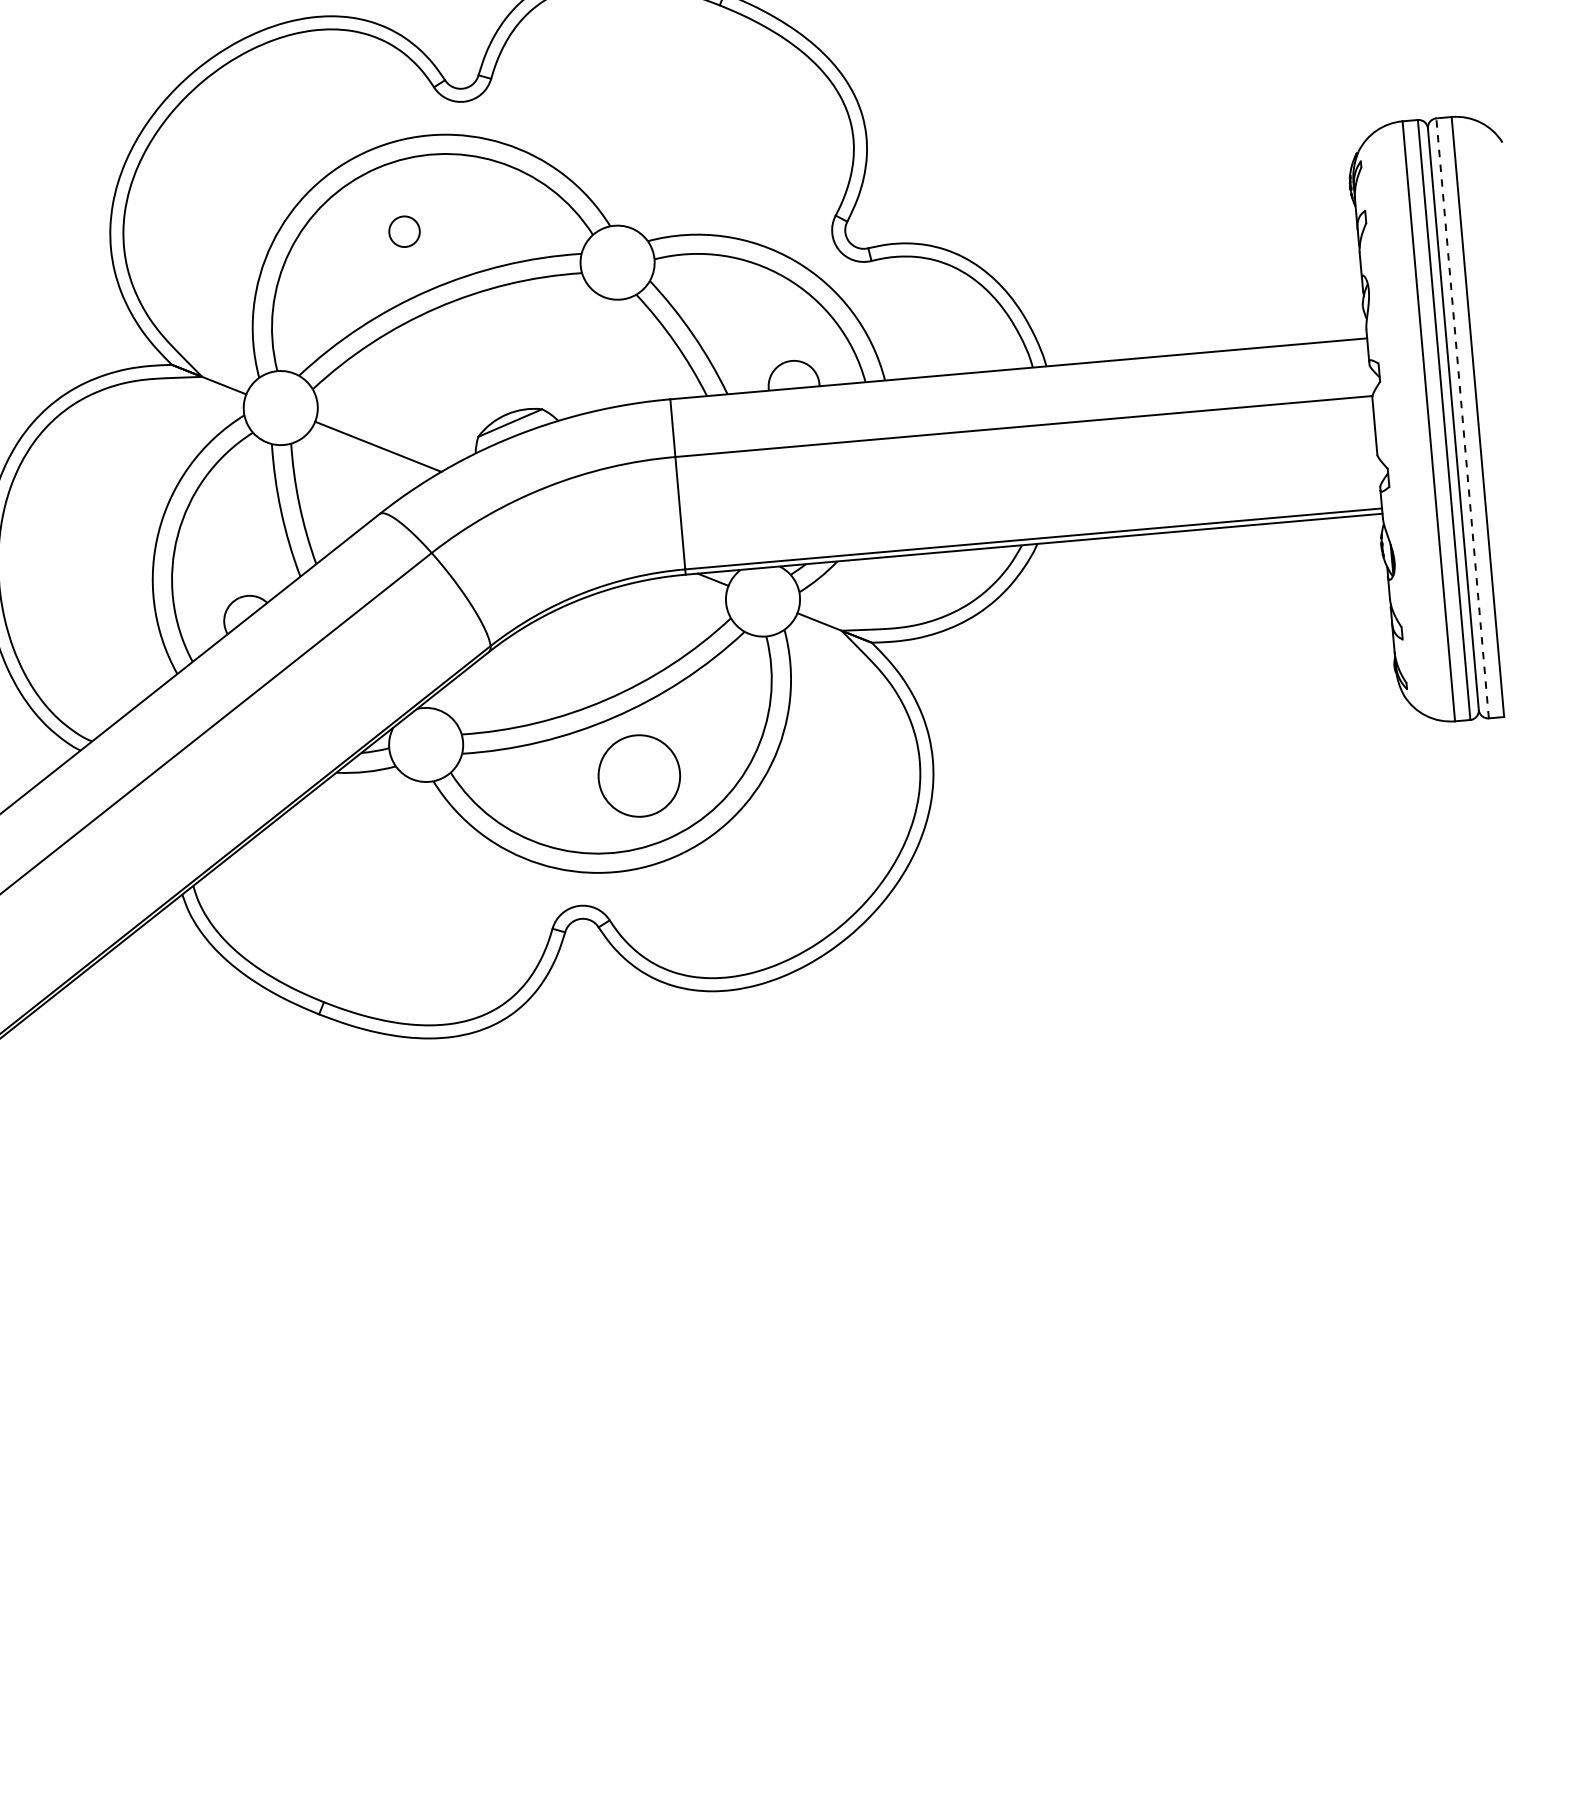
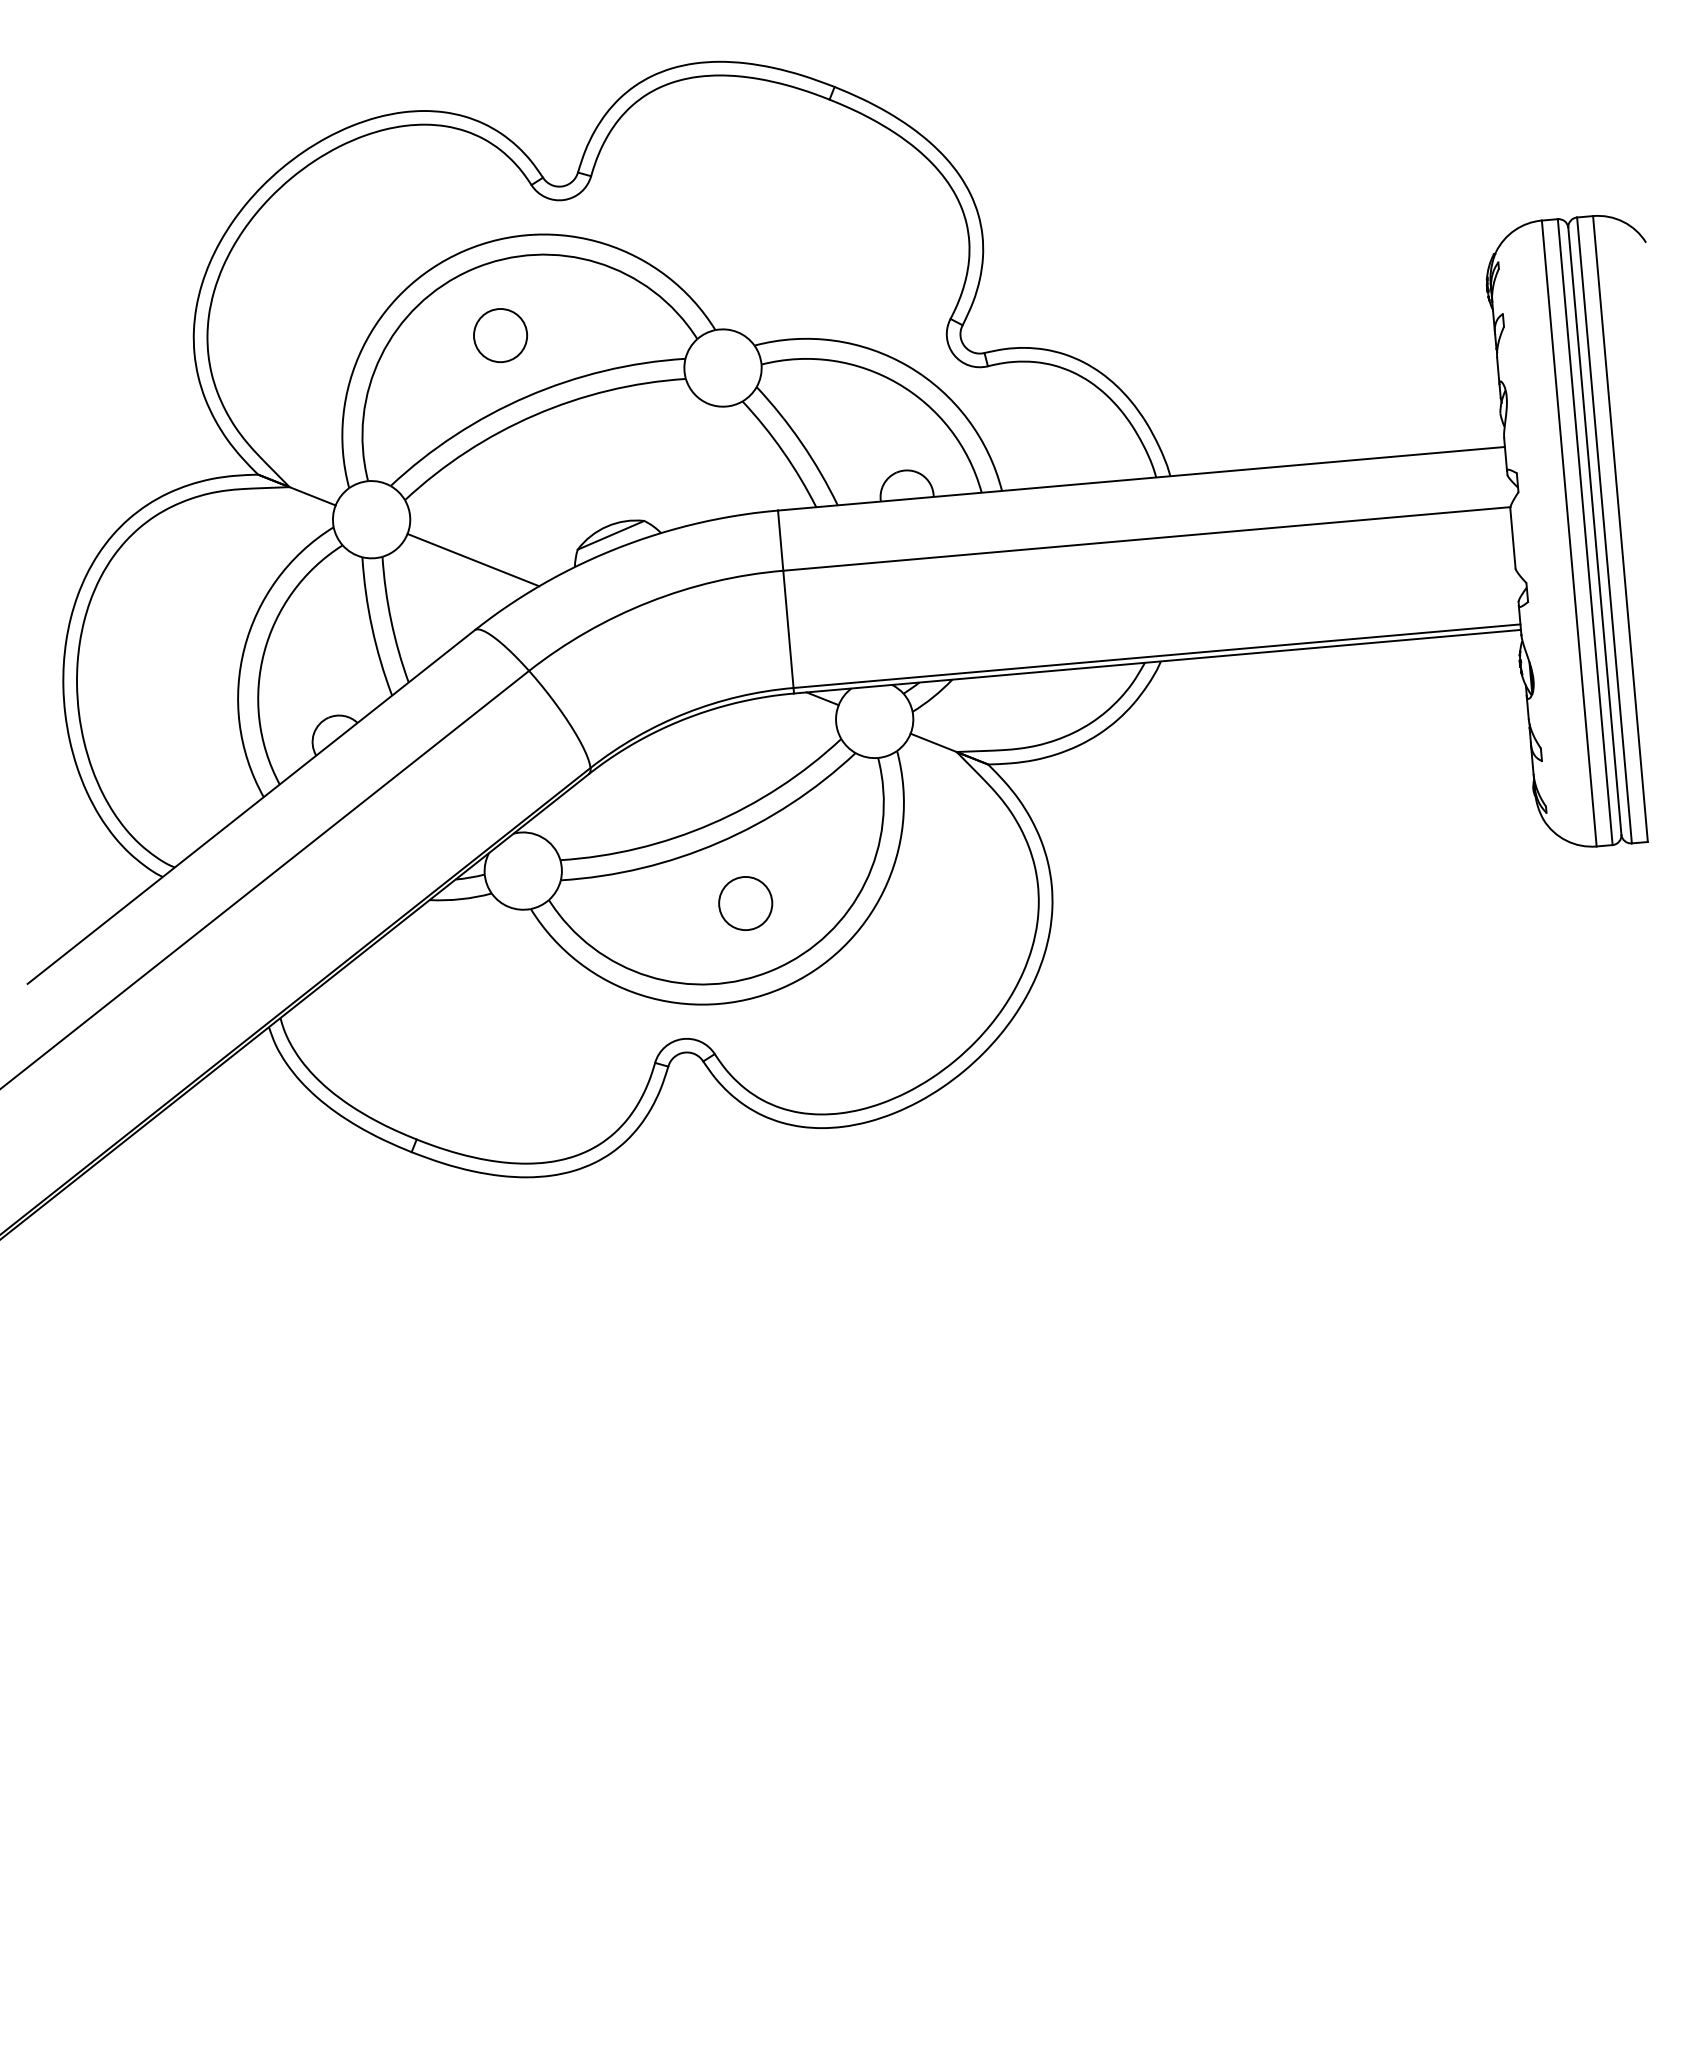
circle: (404, 231) -> (500, 335), size x1.67
line: (1462, 417) -> (1604, 529), dashed -> solid
circle: (639, 775) -> (745, 903), size x0.62

